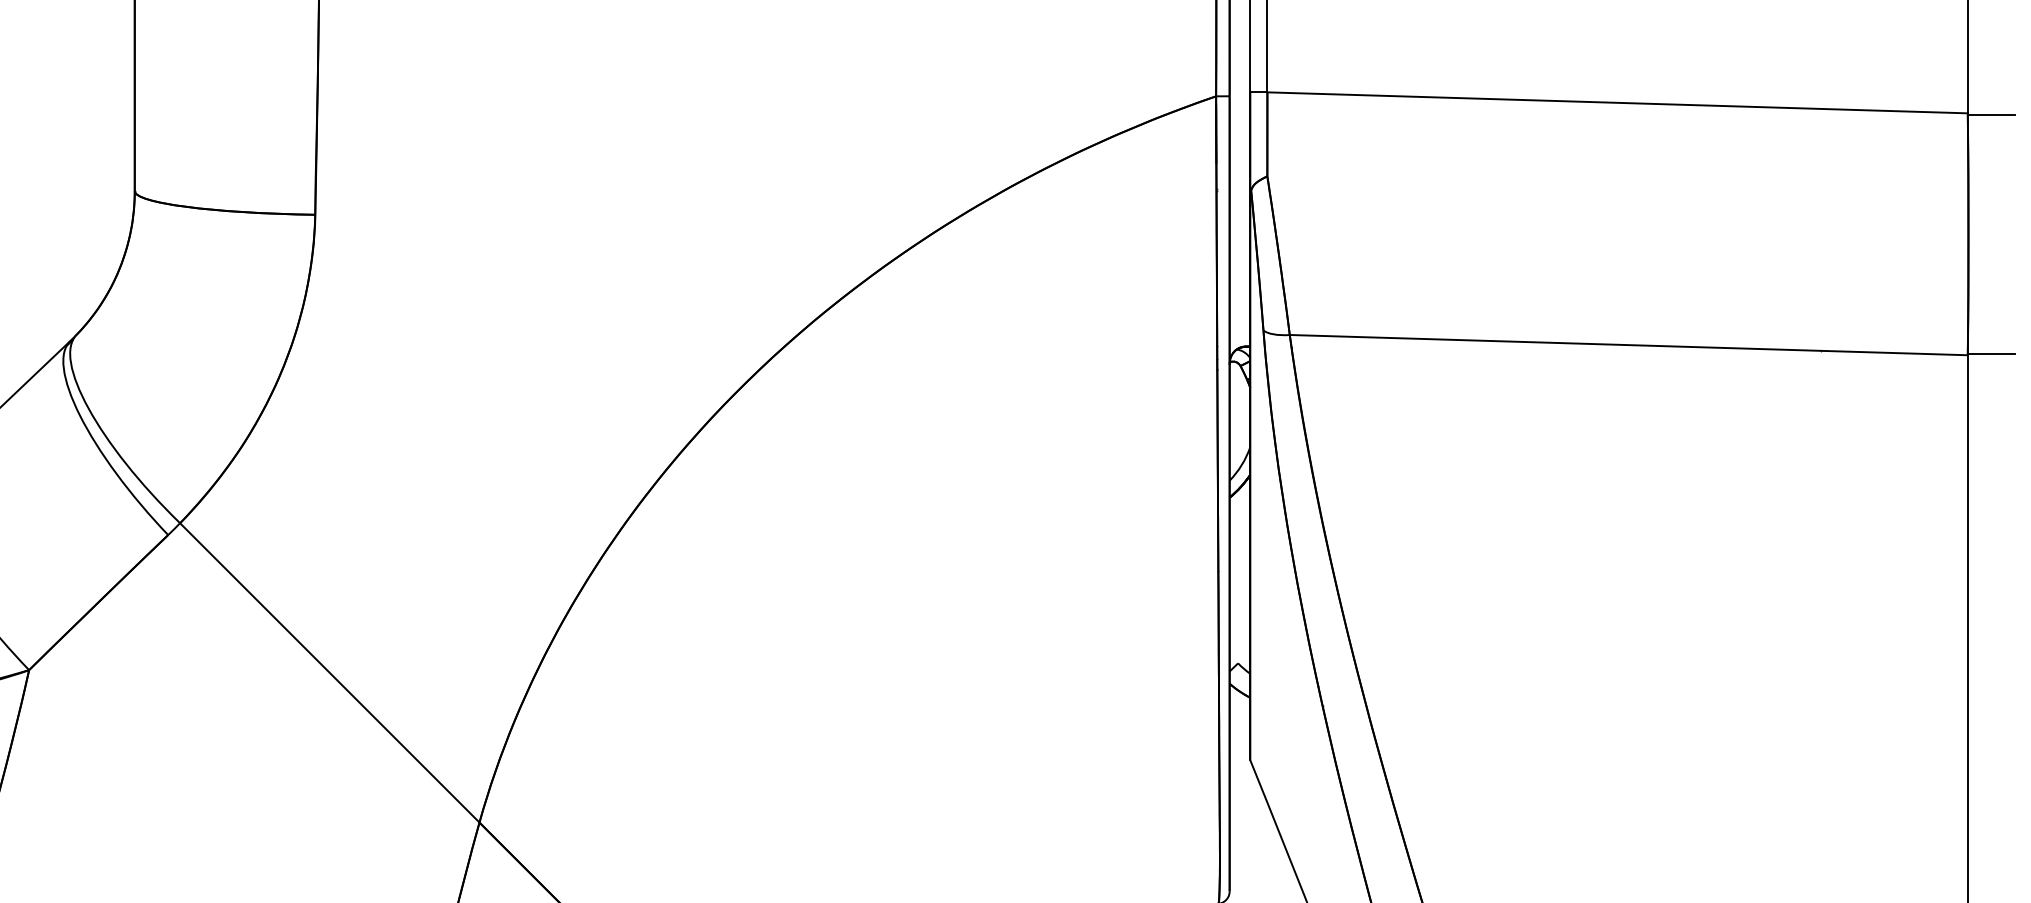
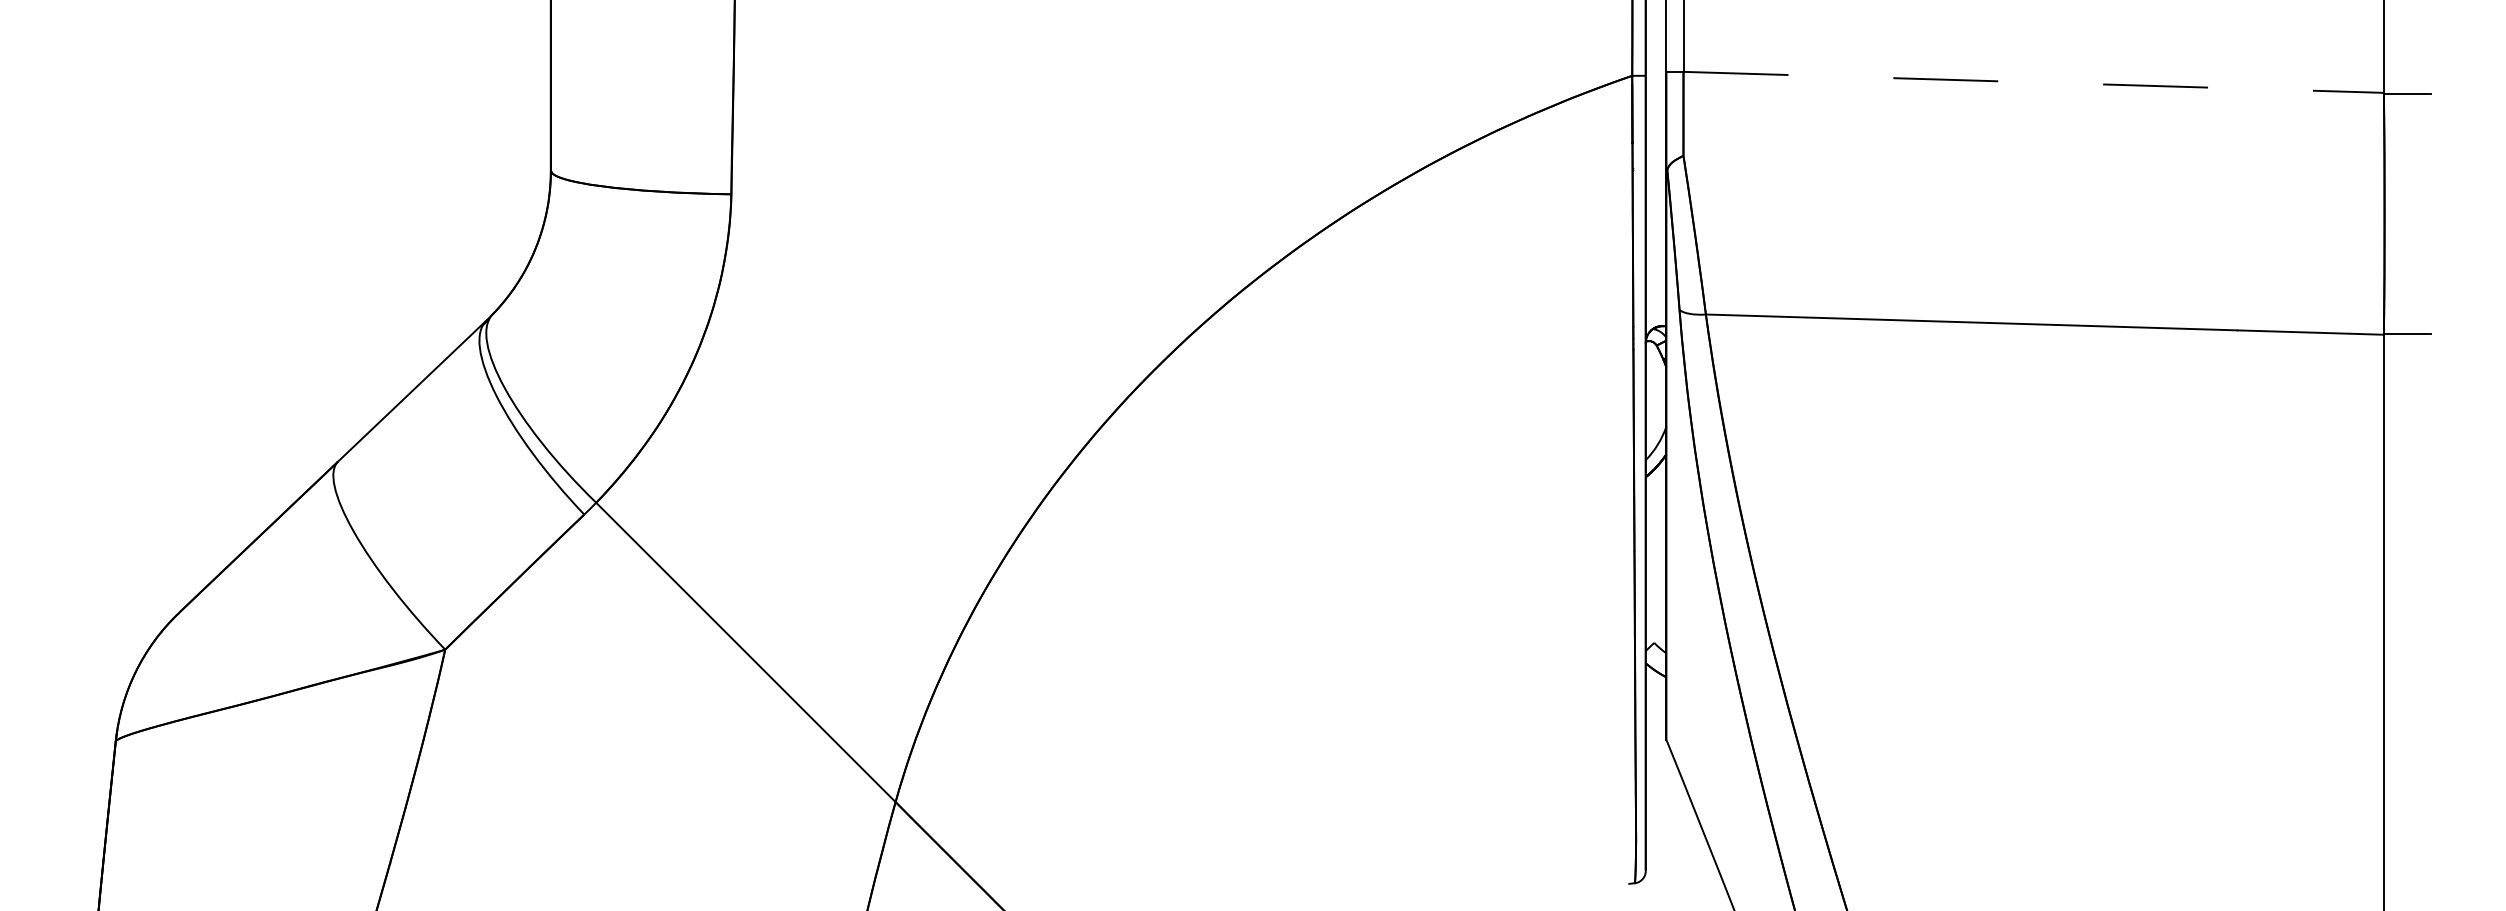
line: (1618, 102) -> (2034, 82), solid -> dashed

